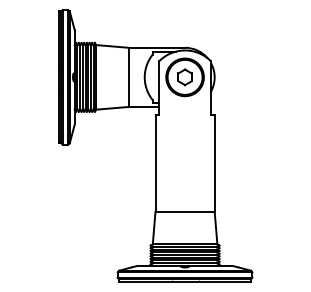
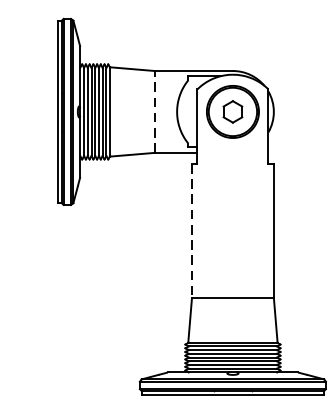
line: (128, 77) -> (154, 112), solid -> dashed
line: (155, 163) -> (192, 231), solid -> dashed

